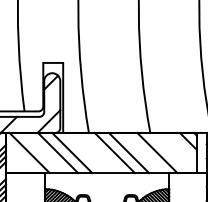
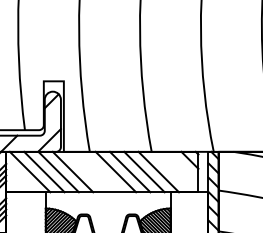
line: (43, 152) -> (44, 171), added
line: (143, 152) -> (144, 171), added

